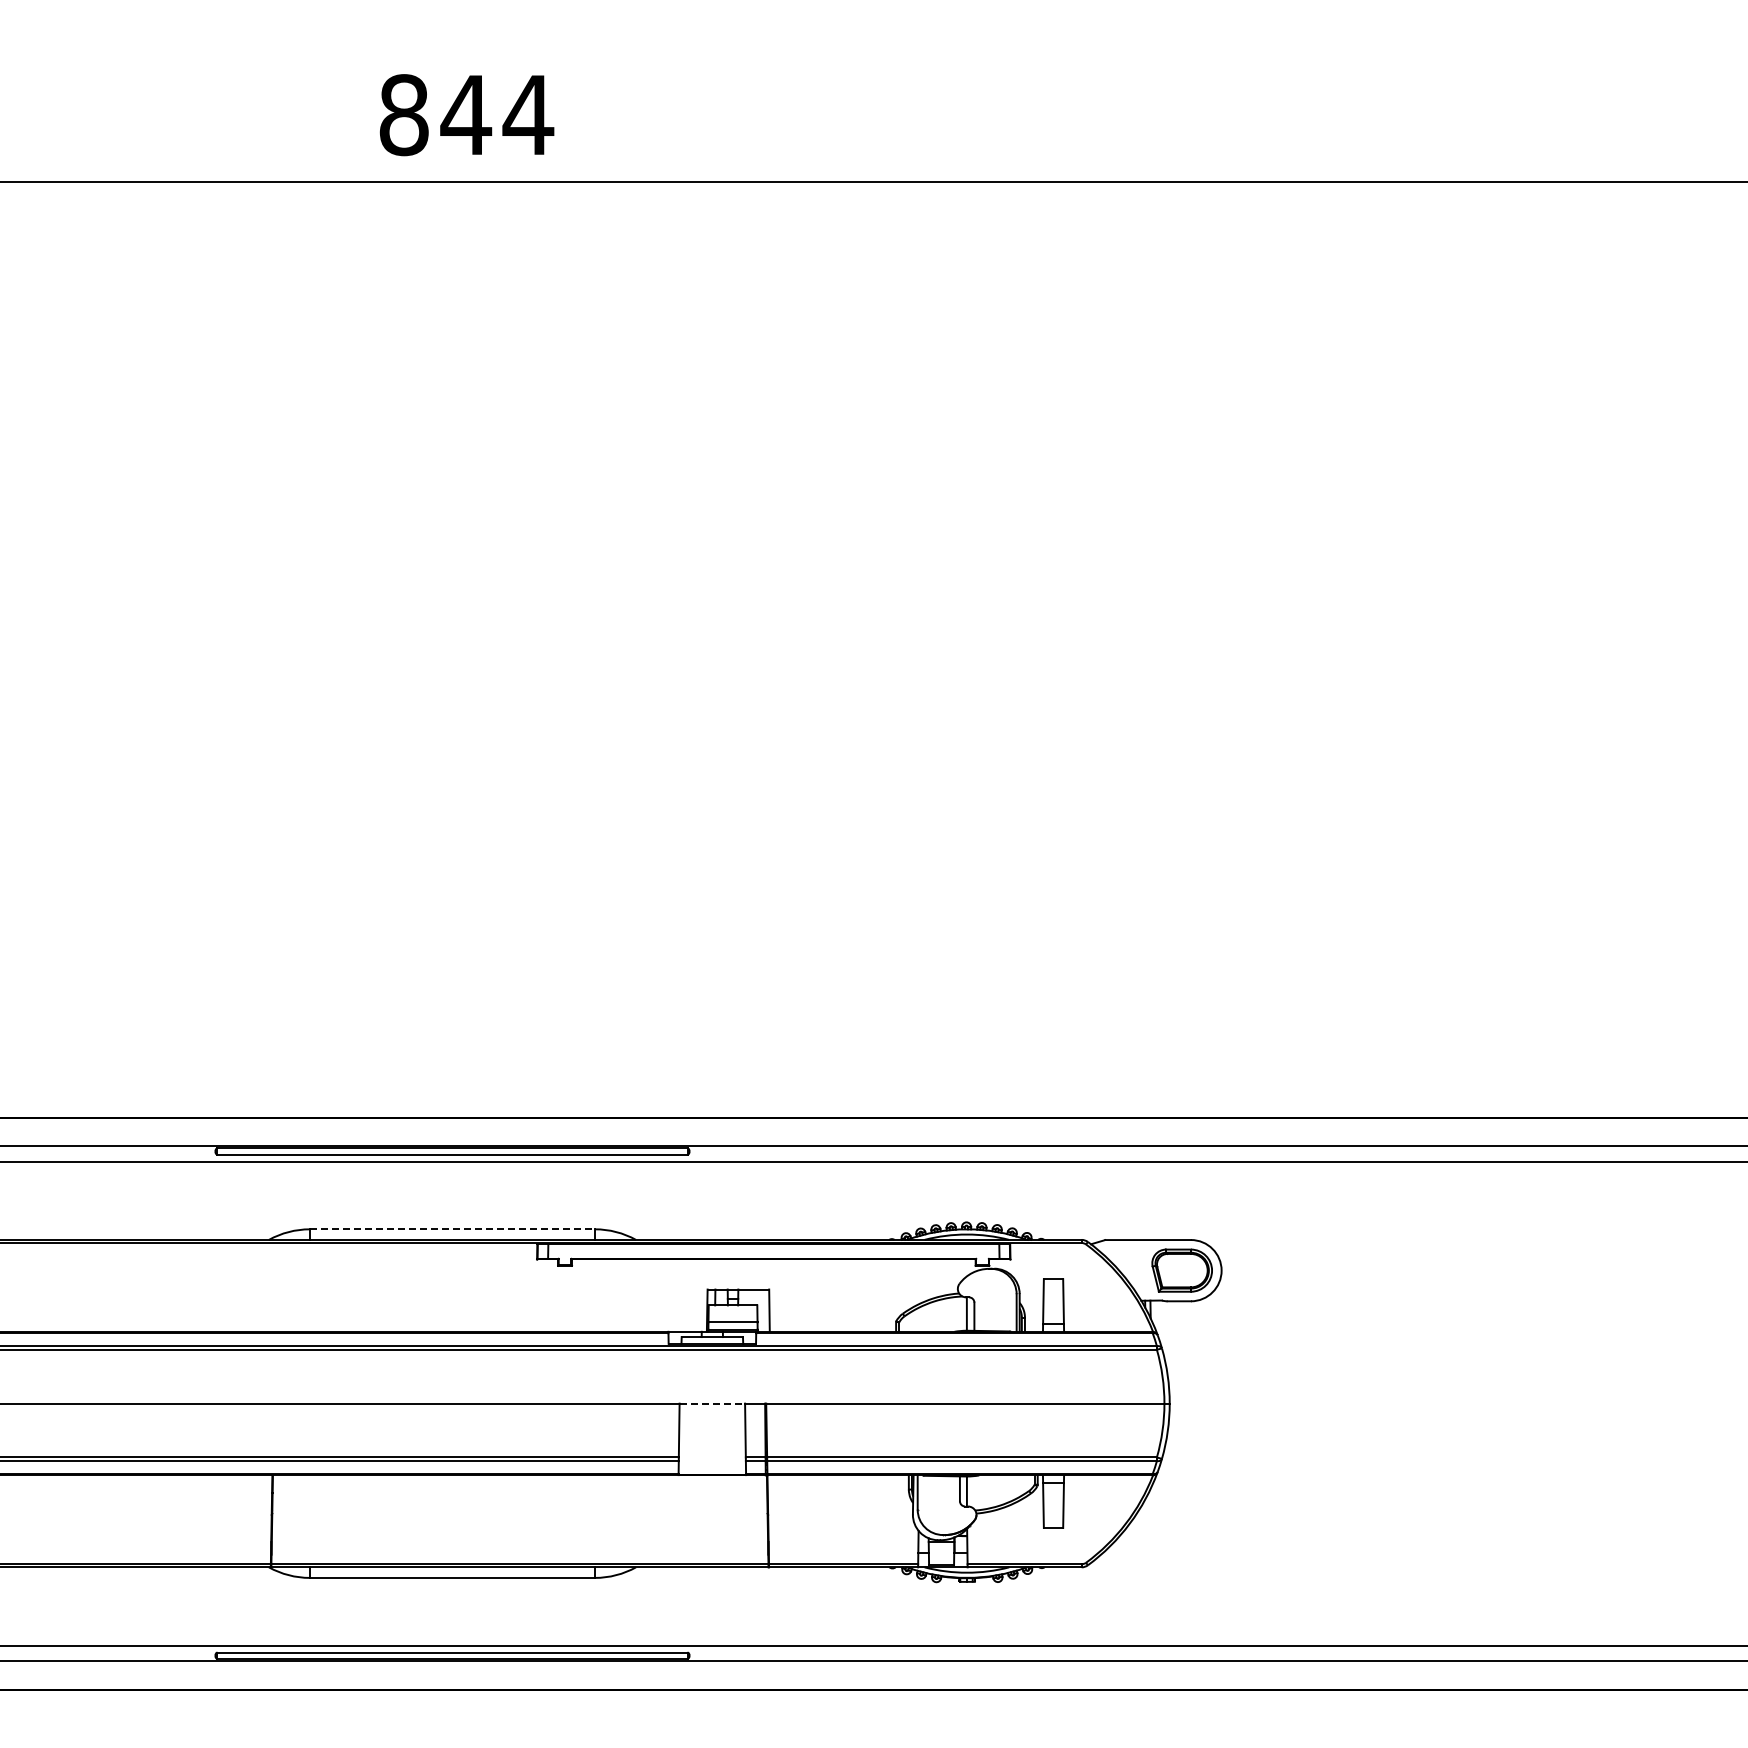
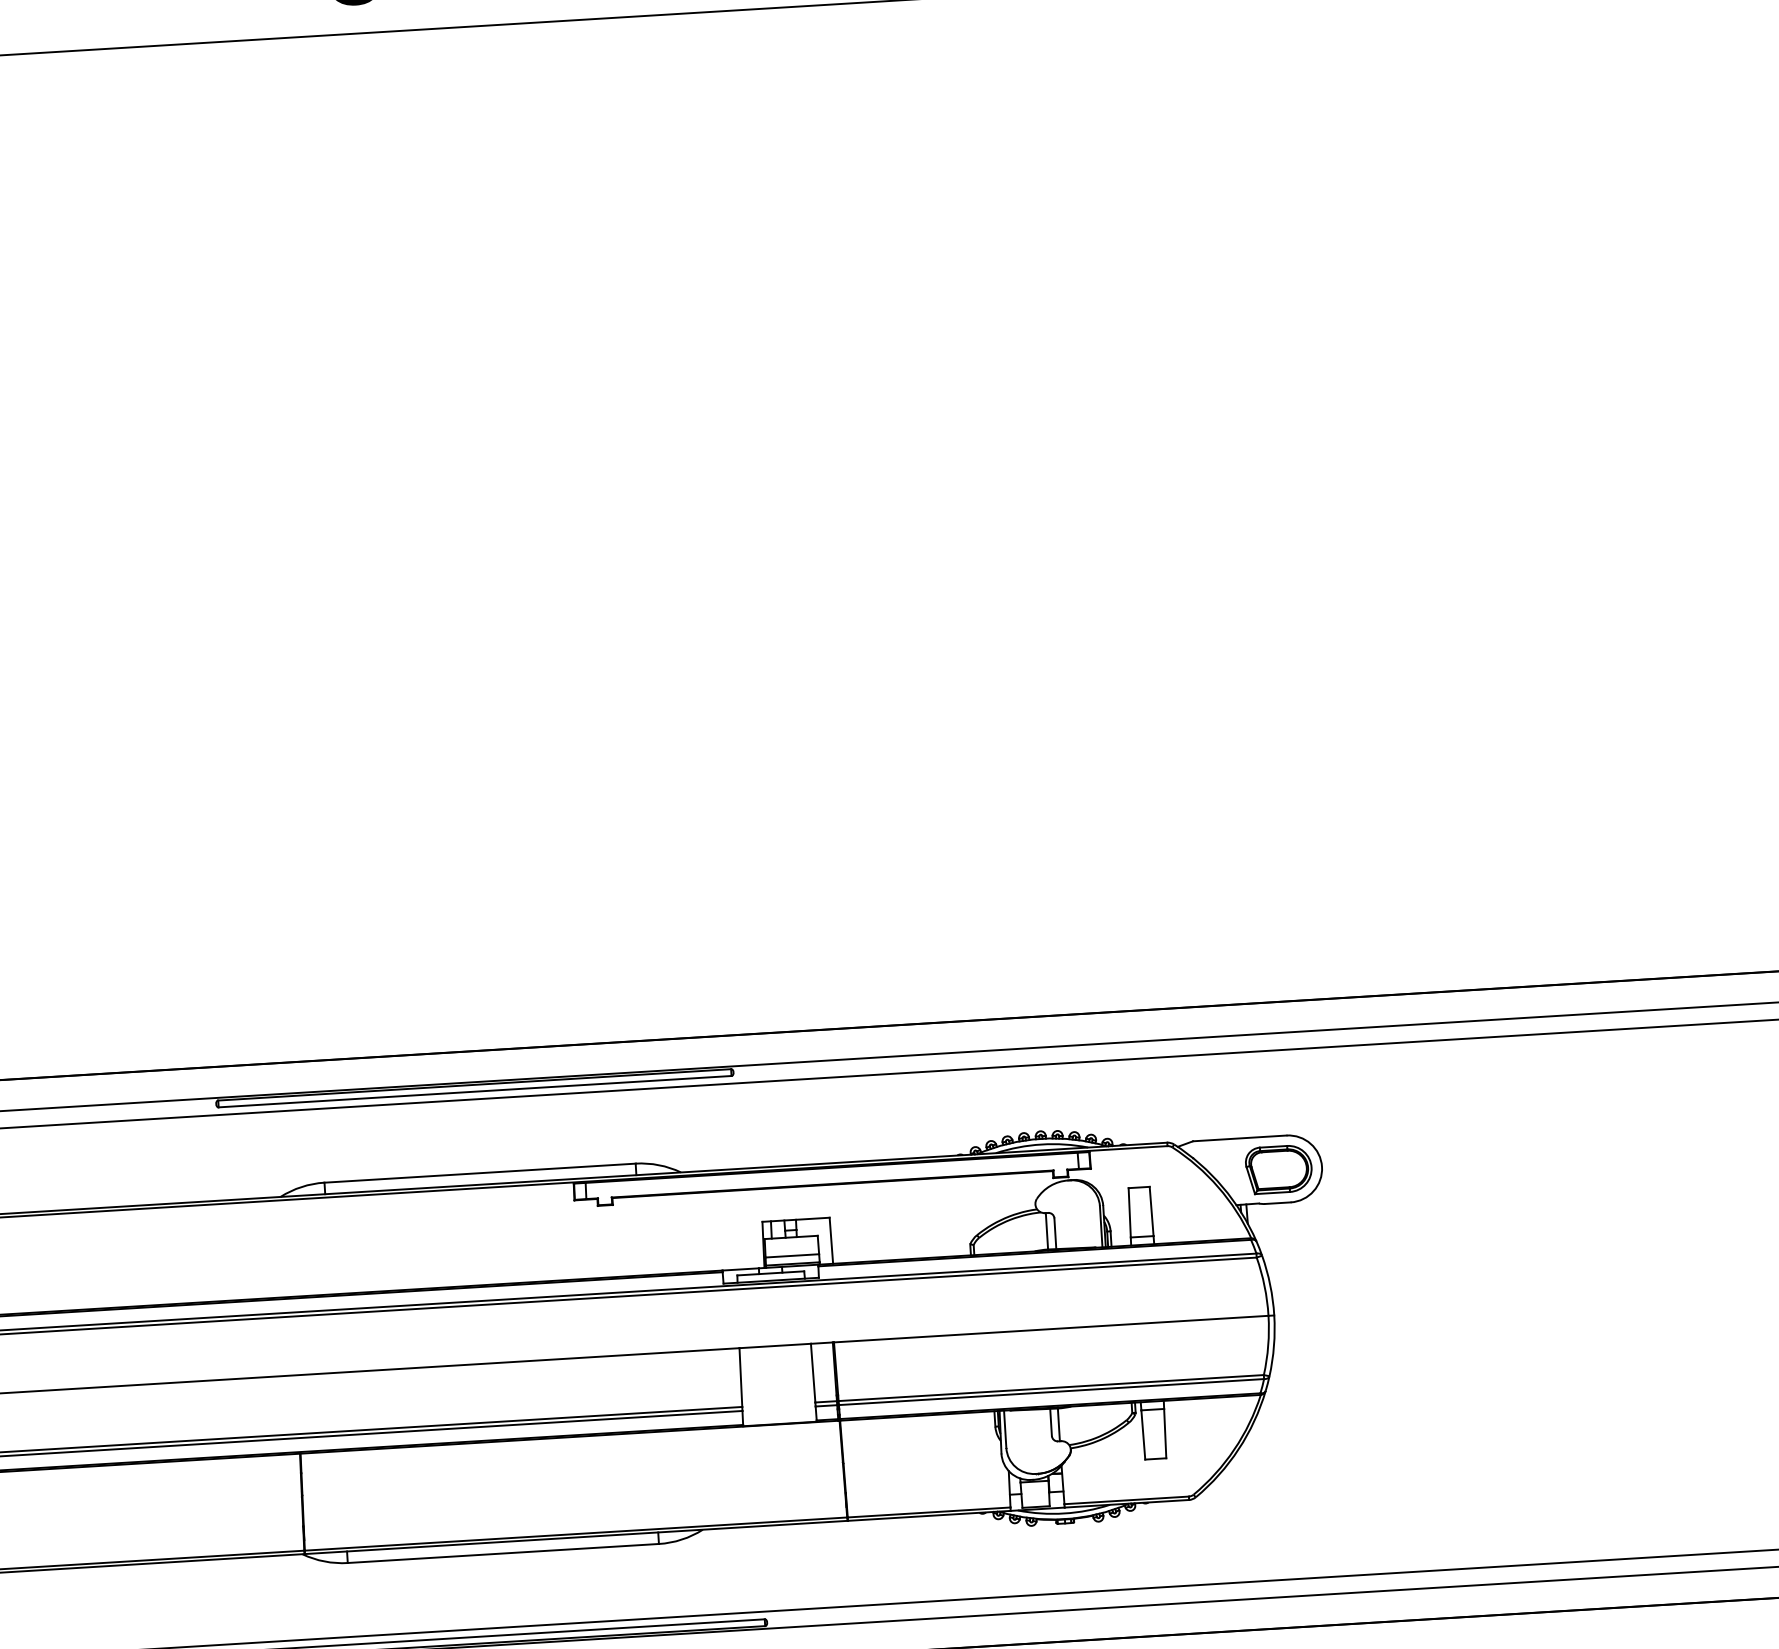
line: (452, 1229) -> (480, 1173), dashed -> solid
line: (712, 1403) -> (775, 1345), dashed -> solid

